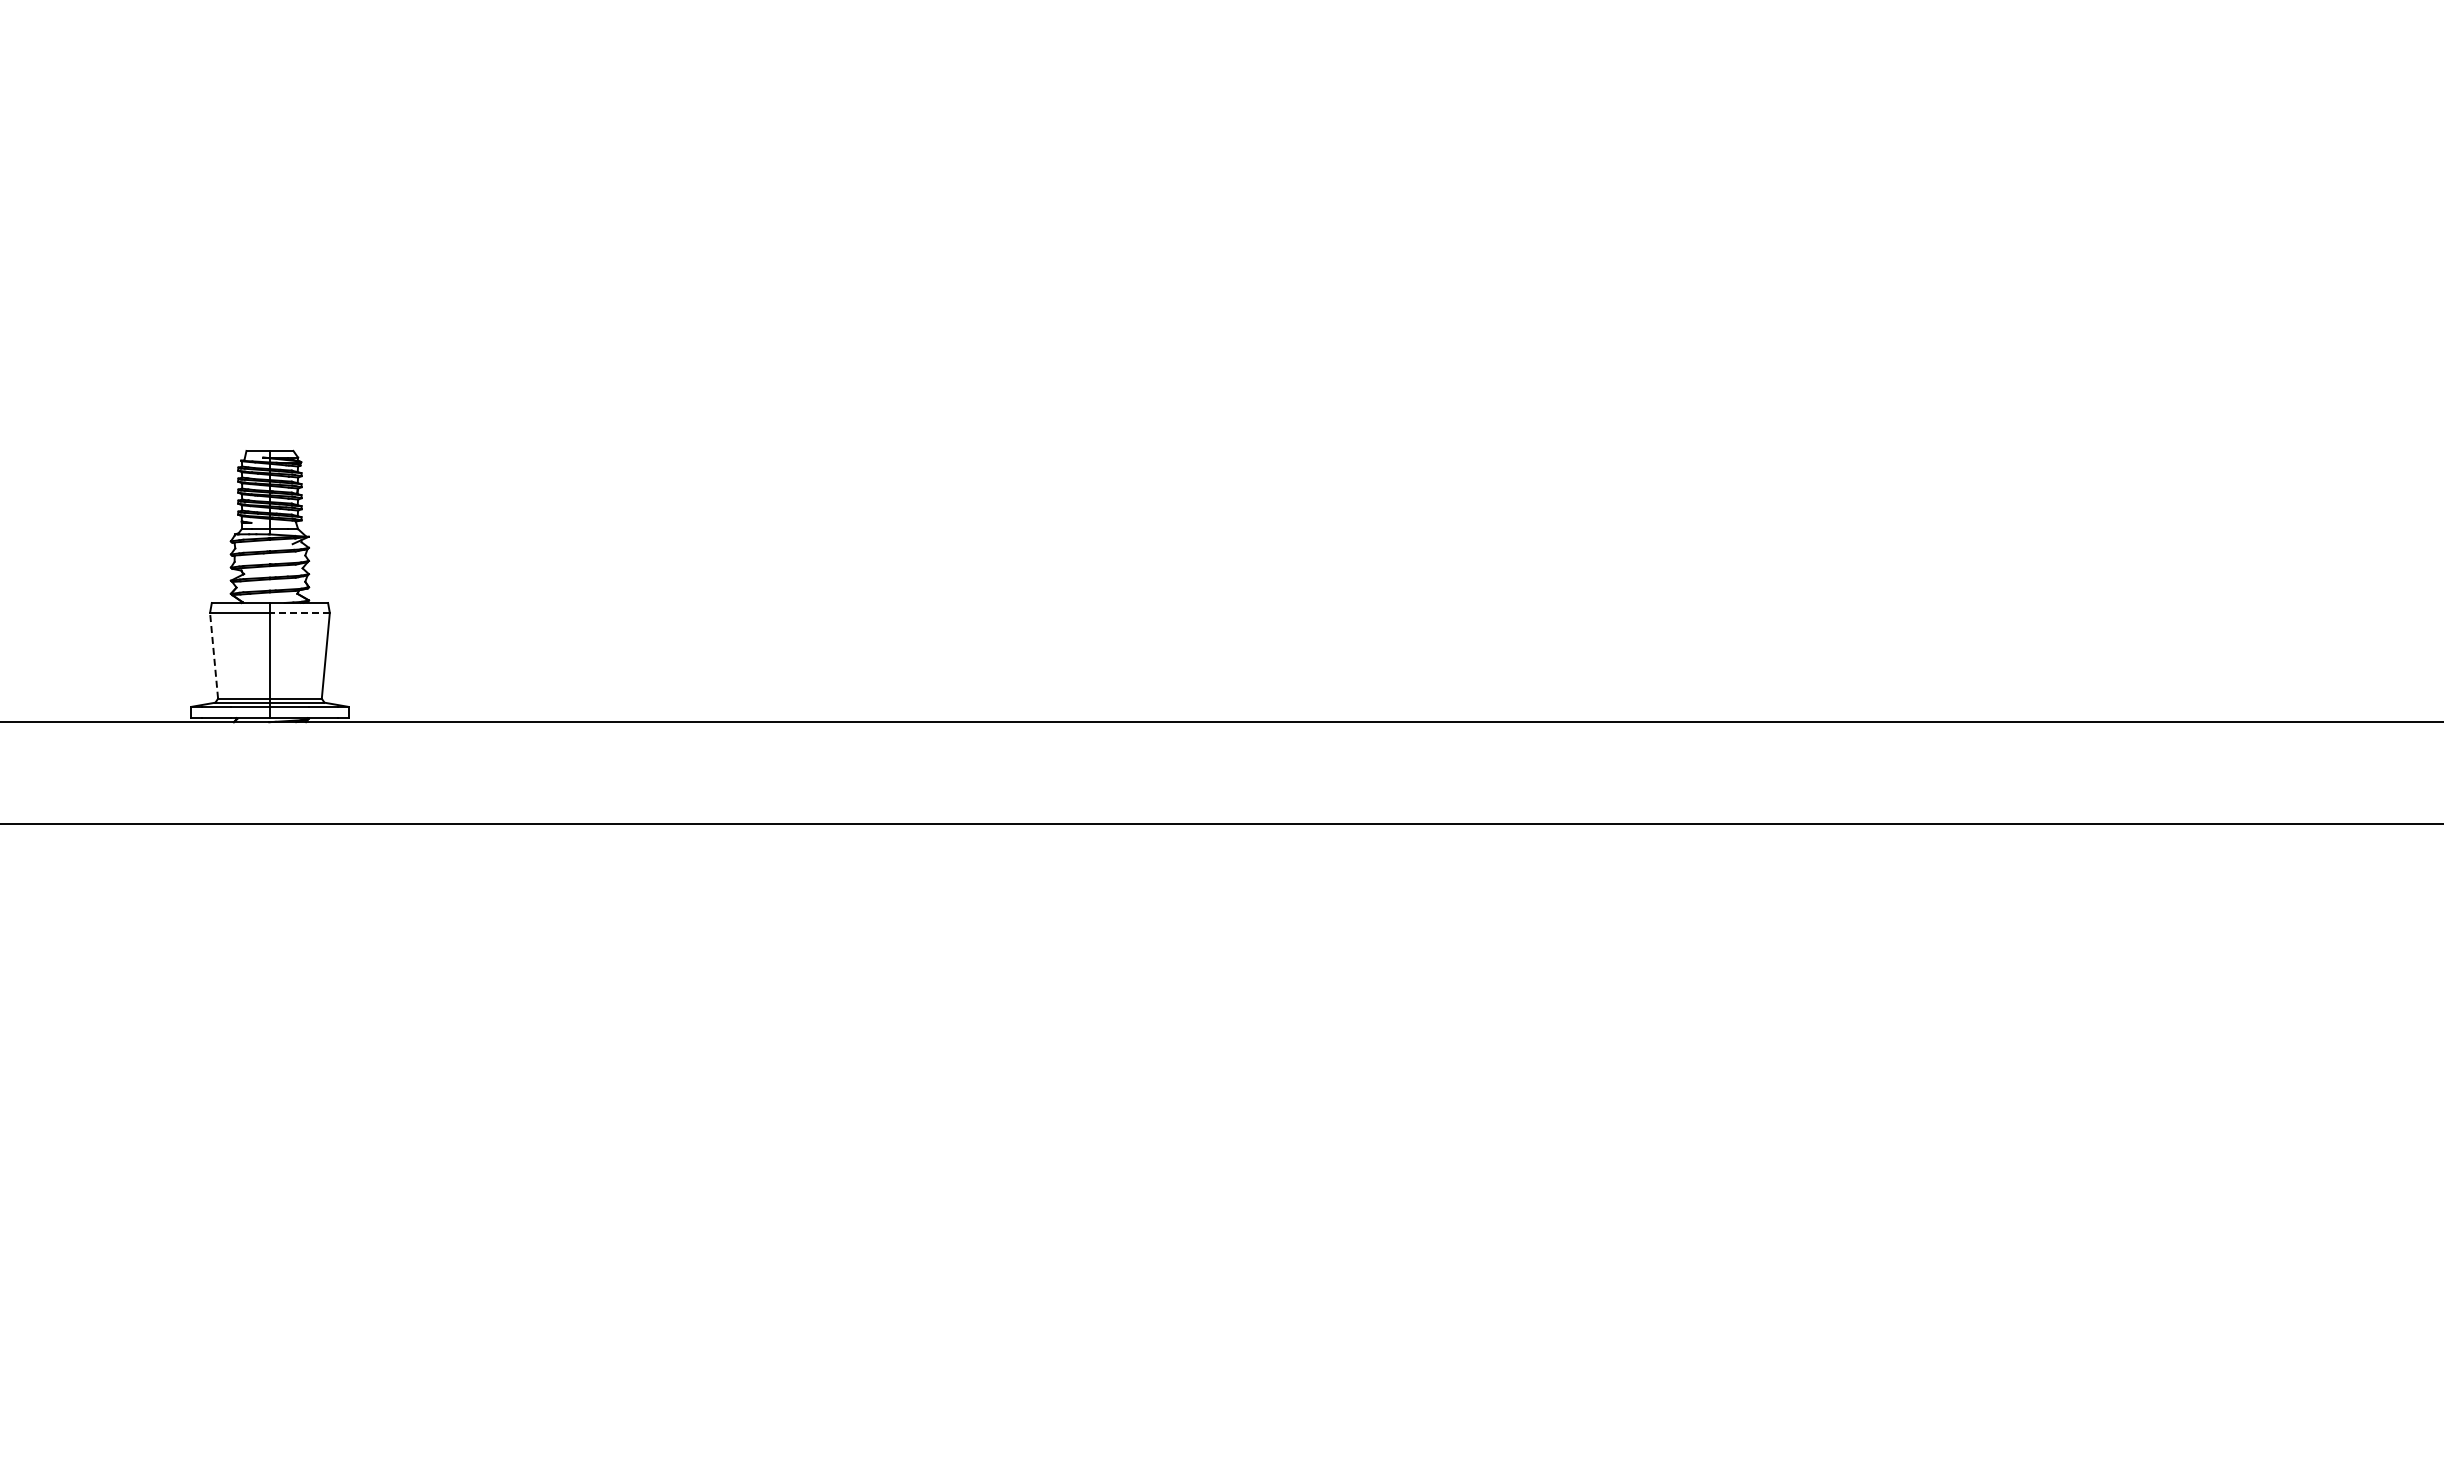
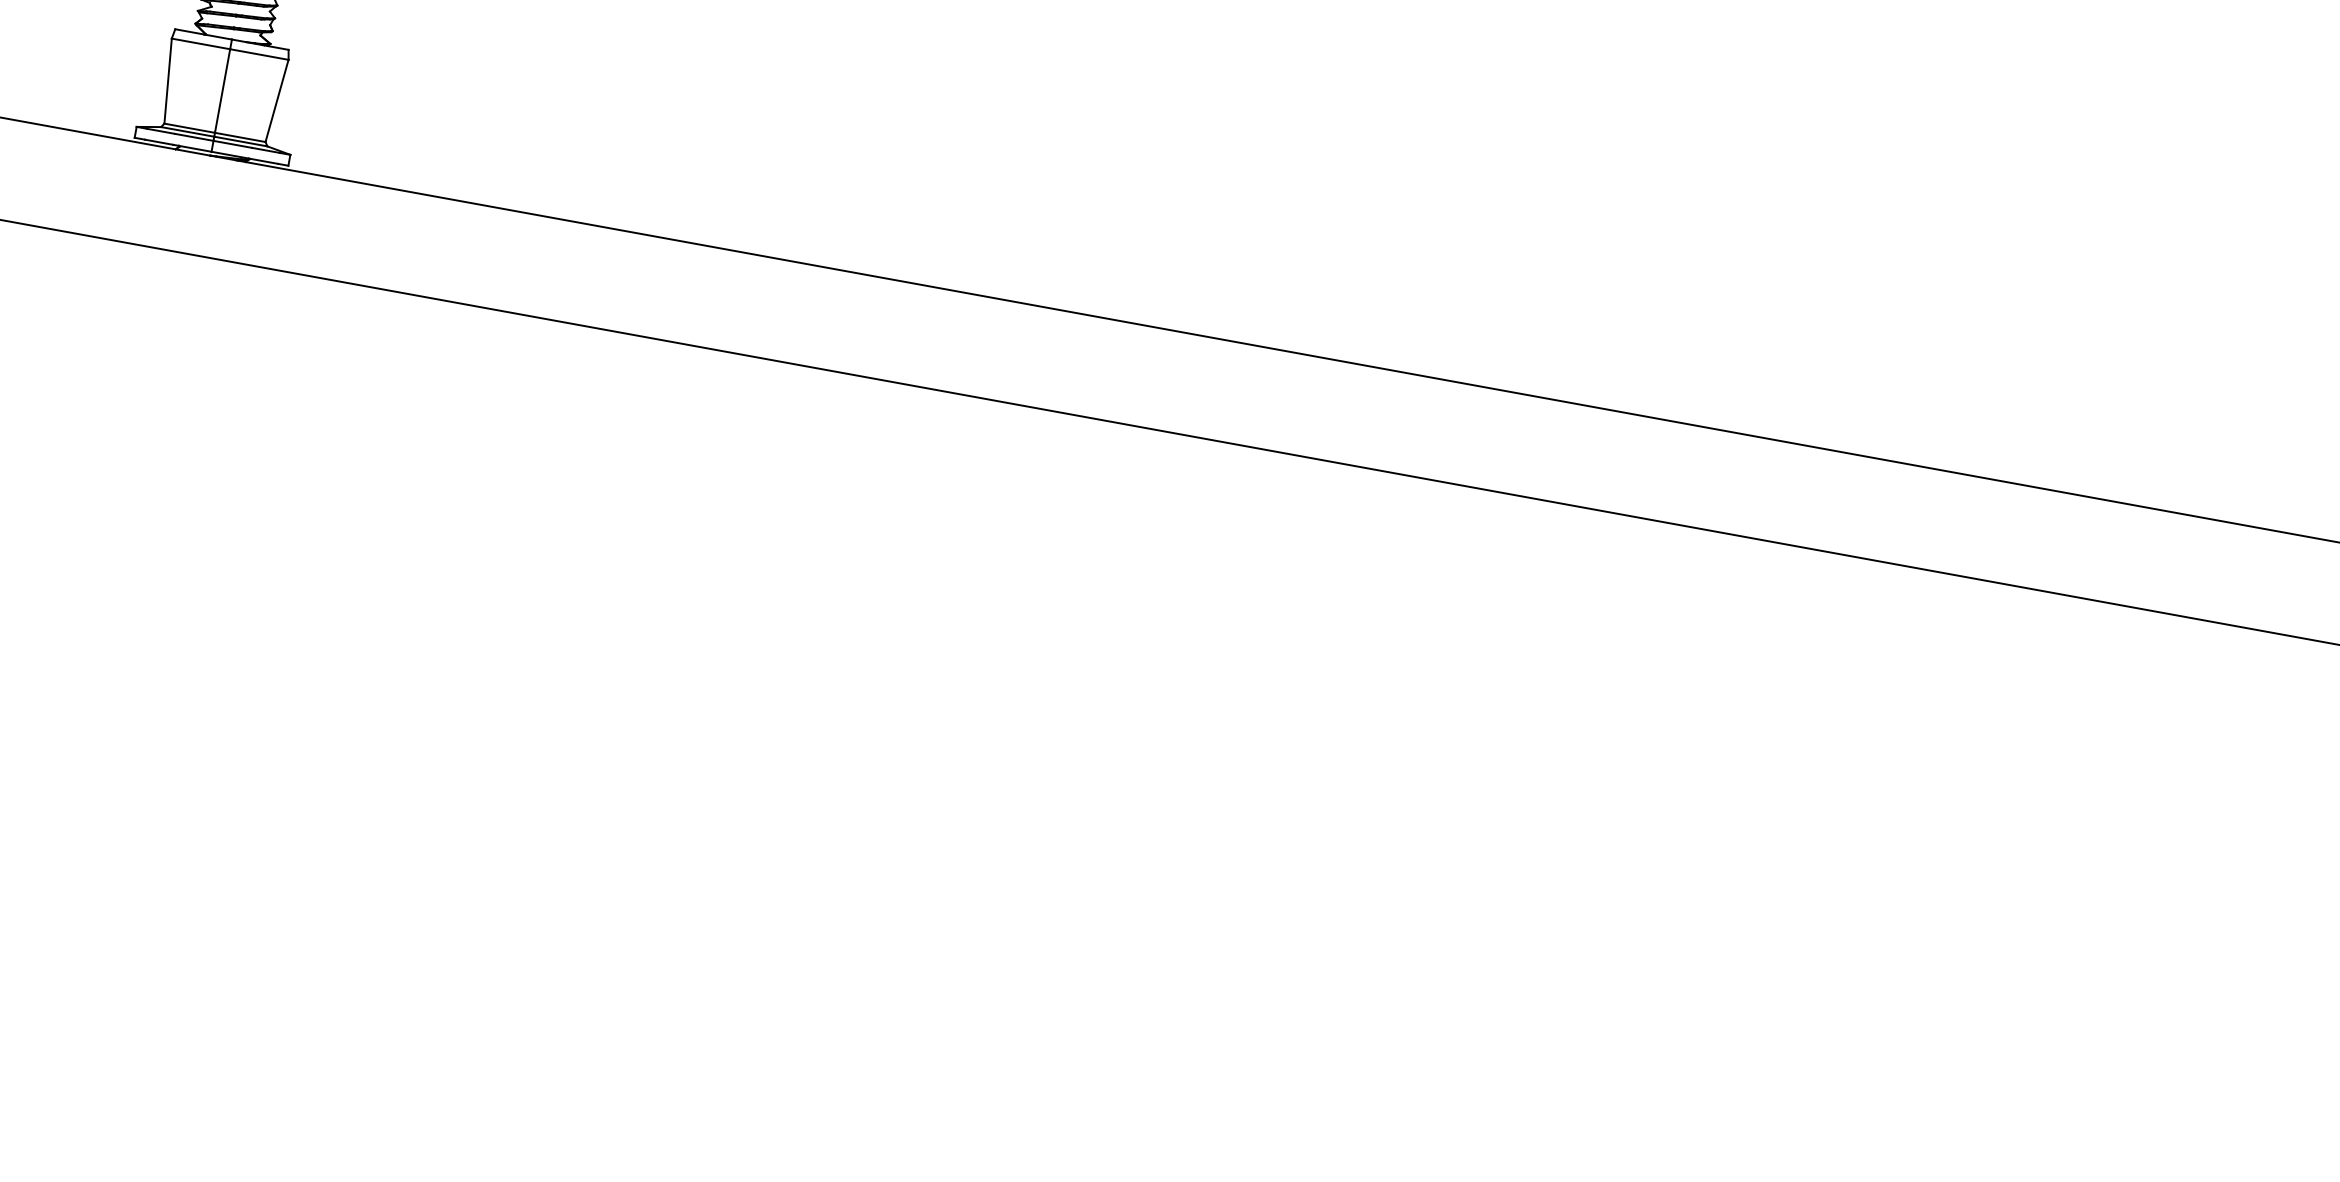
line: (299, 612) -> (259, 54), dashed -> solid
line: (214, 655) -> (168, 80), dashed -> solid

